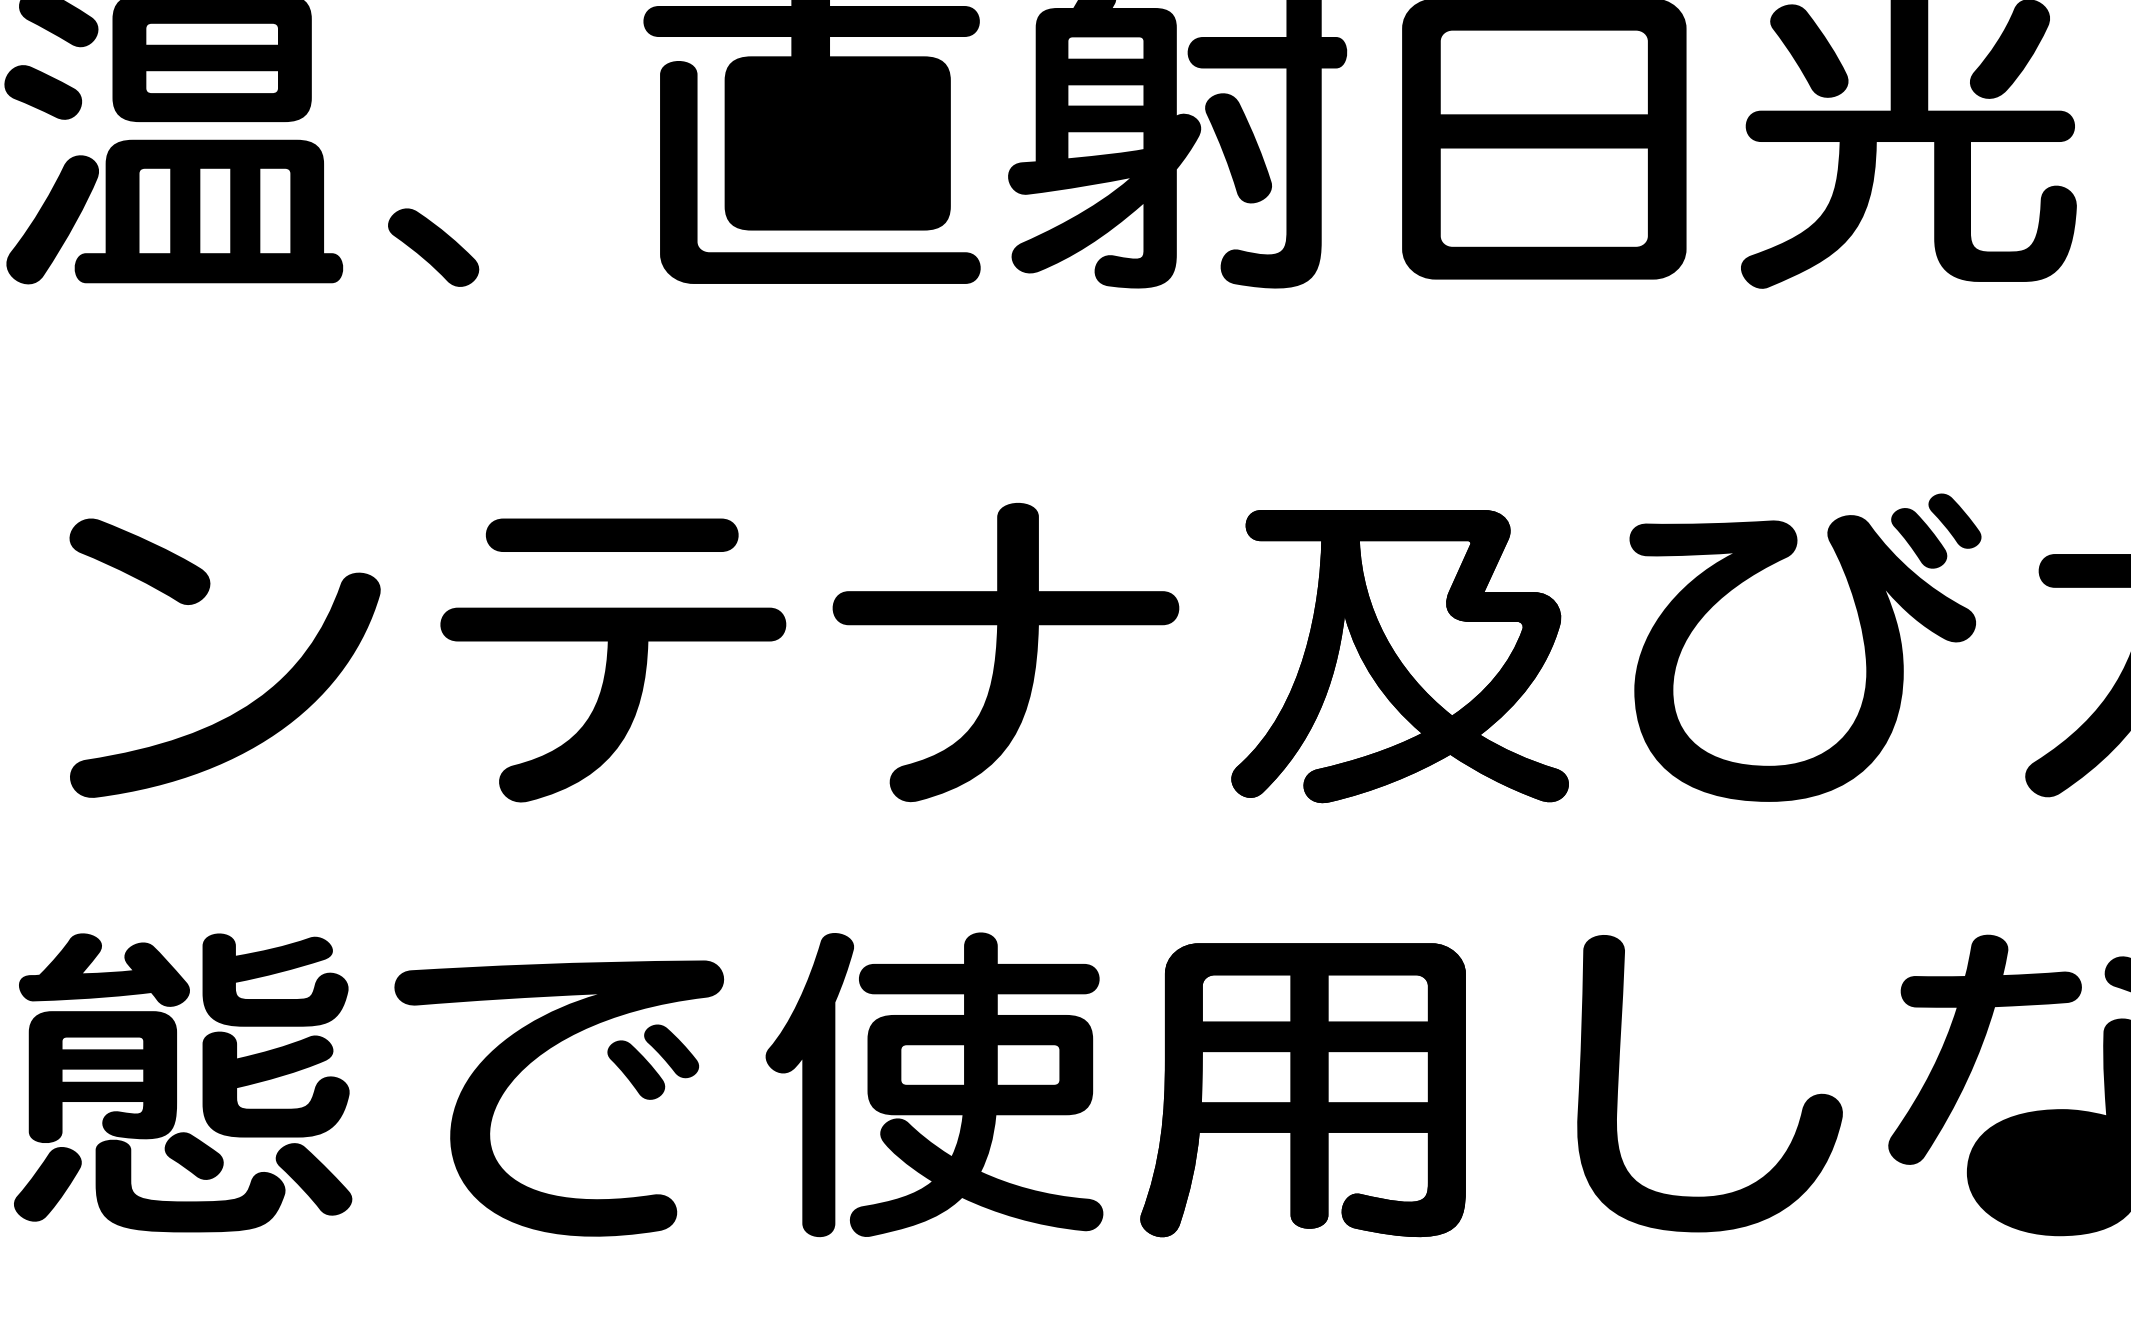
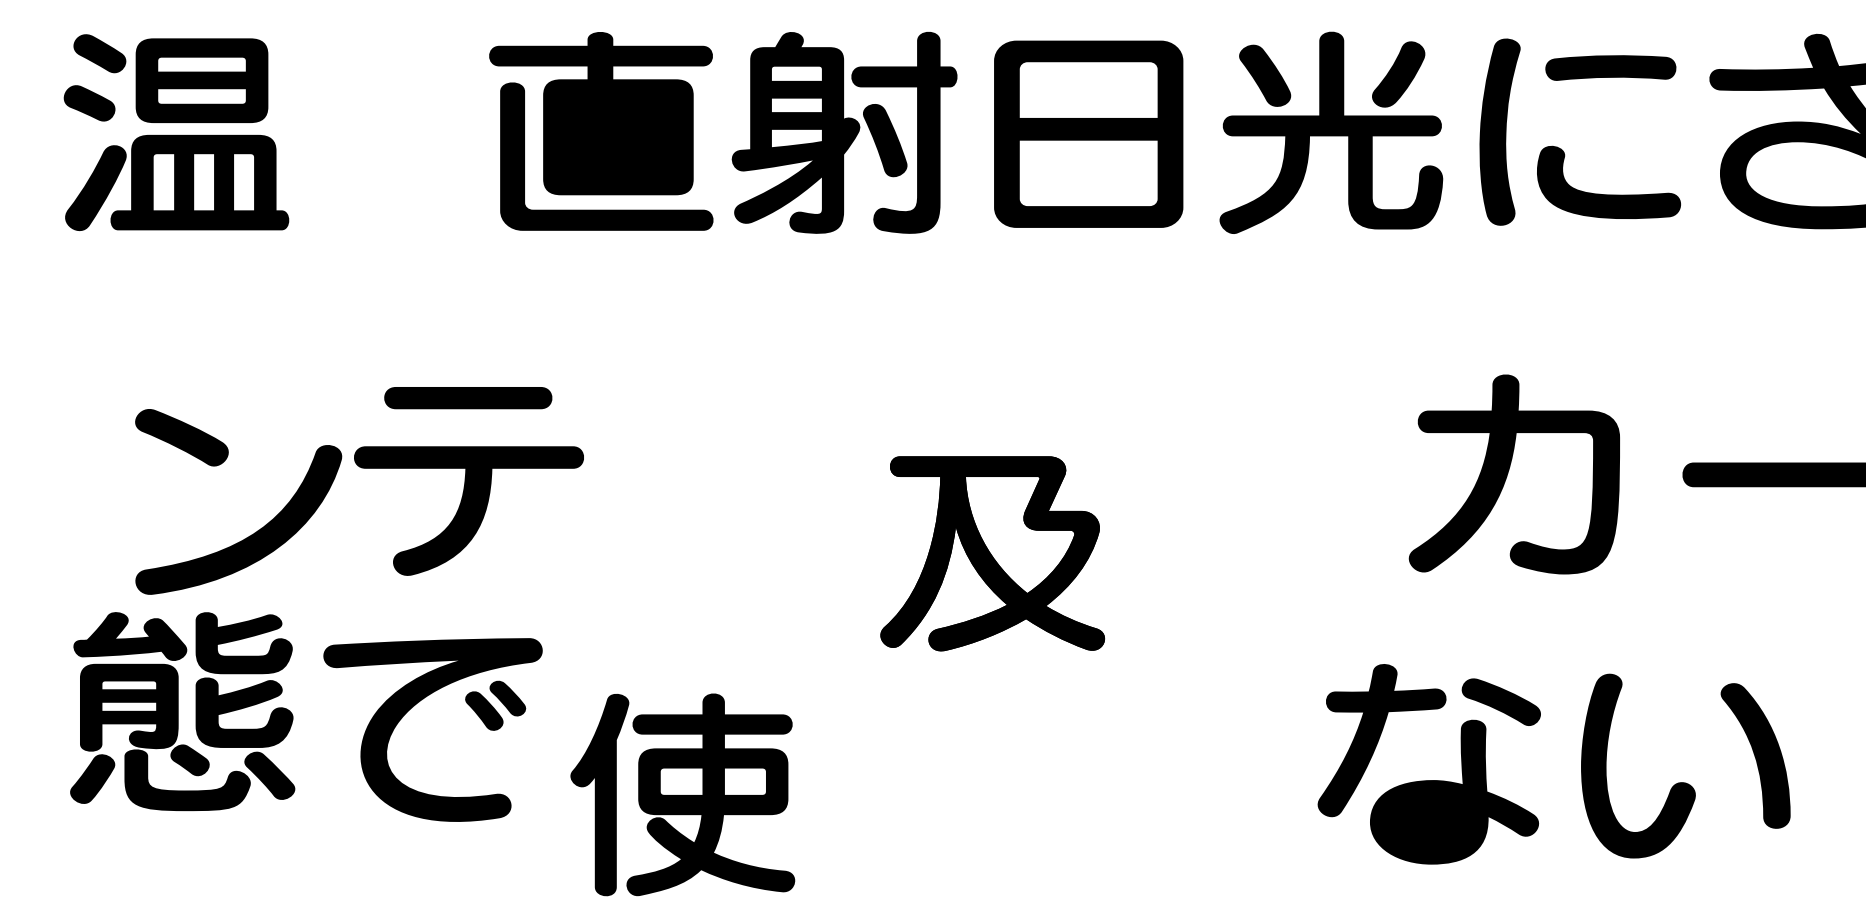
fill: (433, 247) -> (349, 206), removed
part: (1862, 638) -> (1300, 466), removed
fill: (1006, 651) -> (730, 475), removed
part: (1399, 656) -> (992, 553), moved
part: (253, 701) -> (257, 530), moved
part: (531, 1063) -> (414, 706), moved
part: (182, 1082) -> (182, 711), moved
part: (934, 1084) -> (682, 794), moved
fill: (1709, 1084) -> (1198, 763), removed
part: (1302, 1090) -> (927, 767), removed

